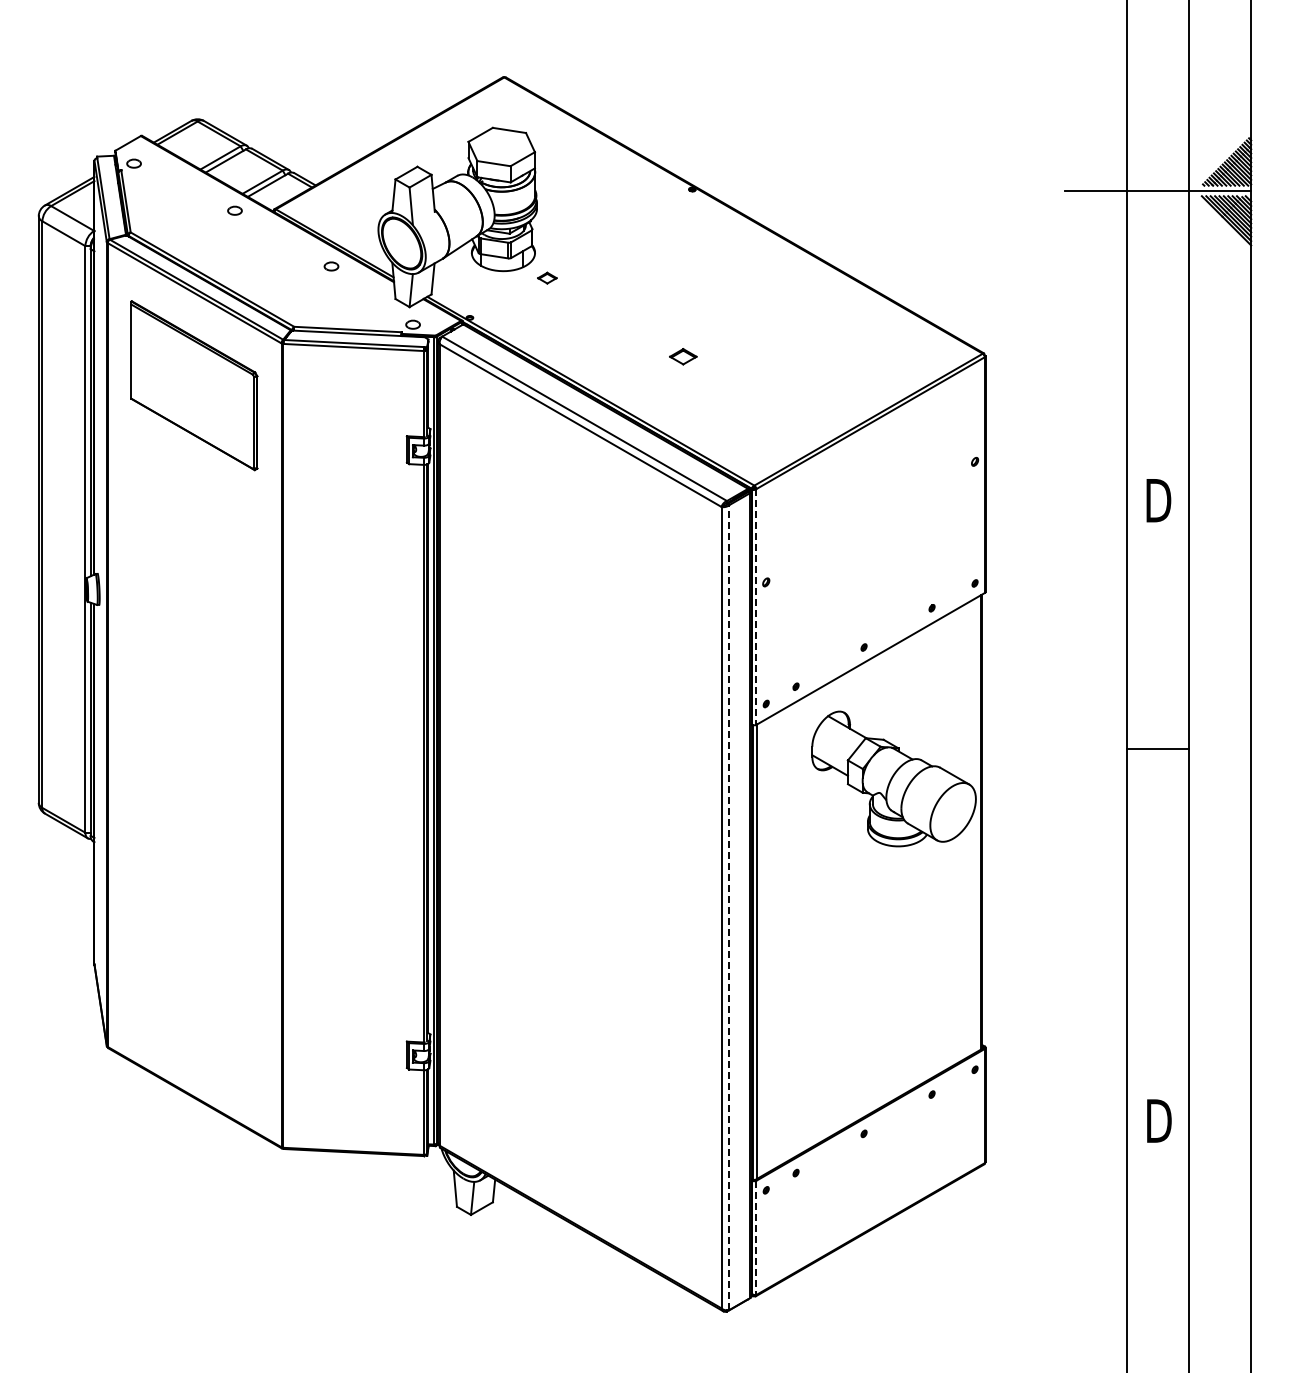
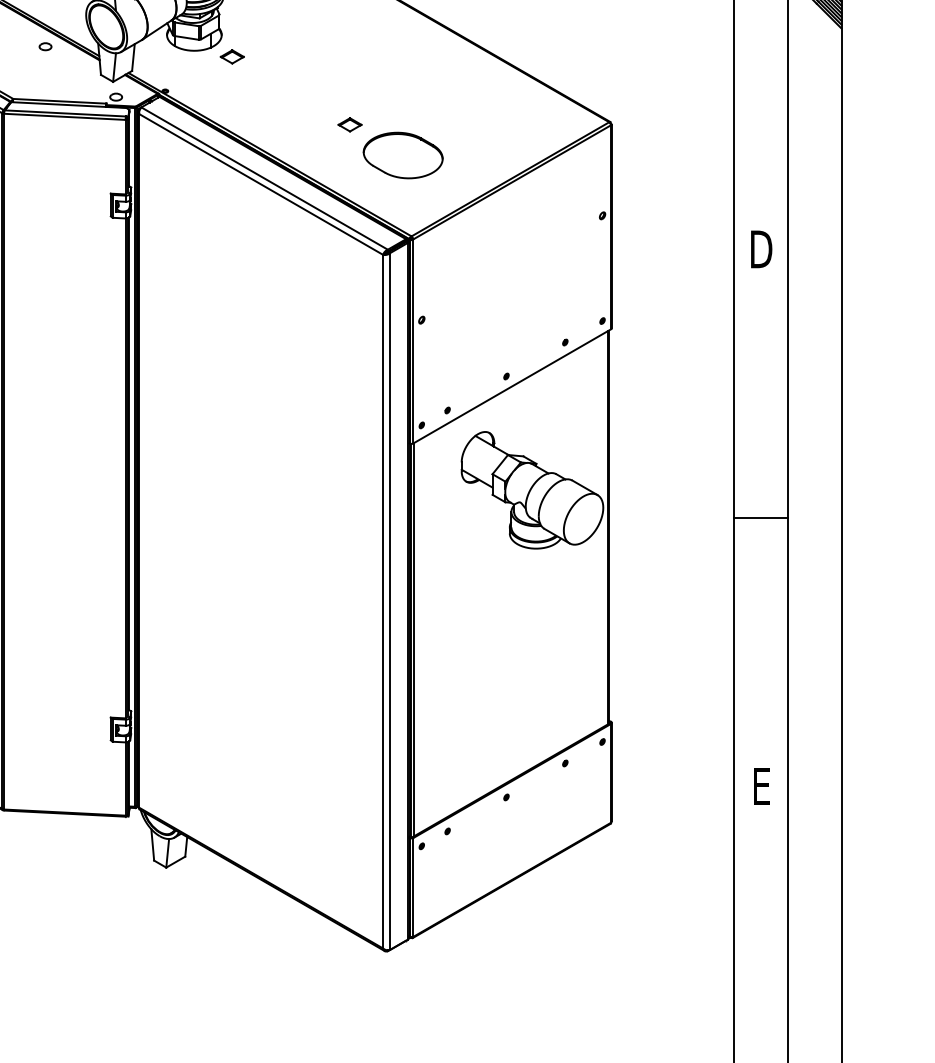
part: (547, 277) -> (232, 56), size x1.43
part: (744, 392) -> (403, 155), added
line: (756, 607) -> (413, 341), dashed -> solid
line: (1158, 749) -> (761, 518), moved
line: (729, 907) -> (390, 601), dashed -> solid
text: (1159, 1120) -> (762, 785), D -> E
line: (756, 1238) -> (413, 888), dashed -> solid

